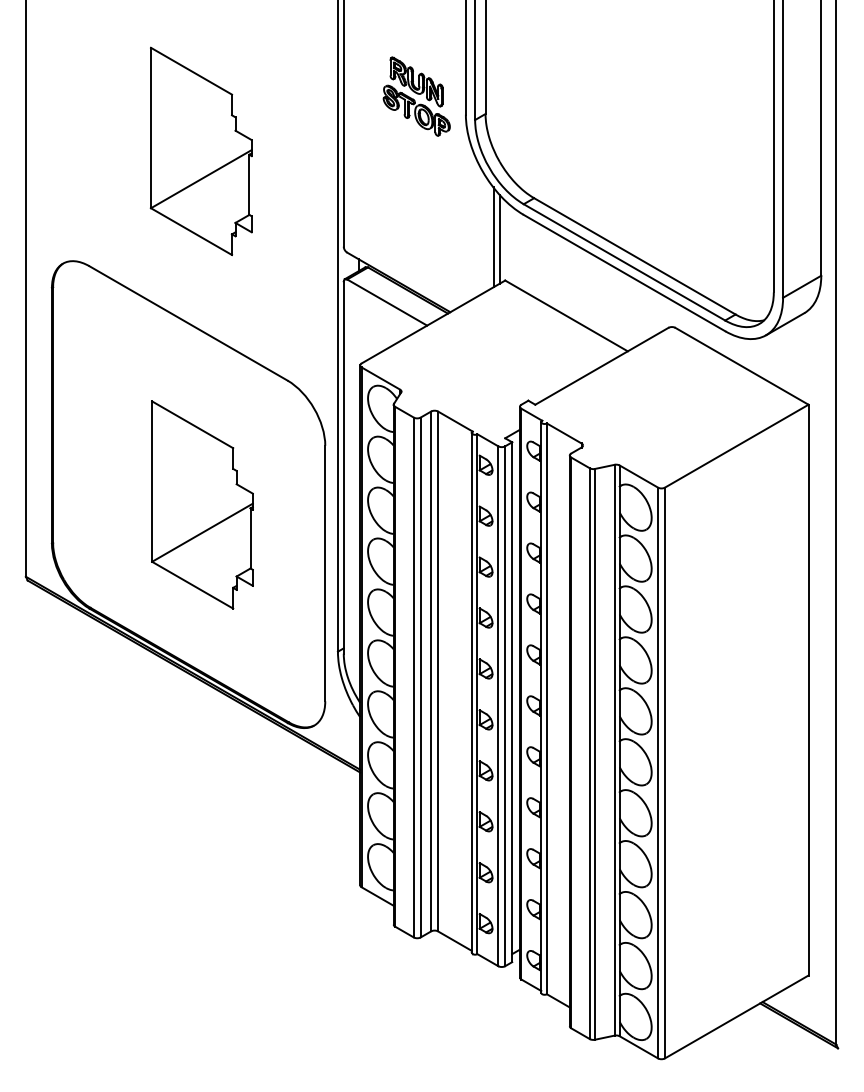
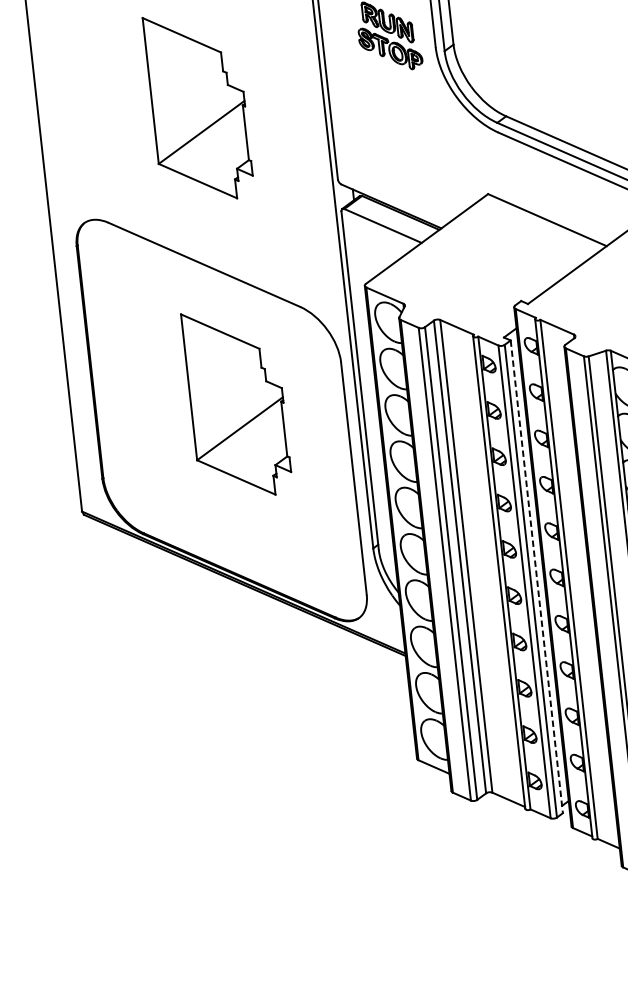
line: (494, 236) -> (473, 155), removed
line: (499, 238) -> (478, 156), removed
part: (202, 504) -> (237, 403), moved
line: (512, 702) -> (537, 577), solid -> dashed

